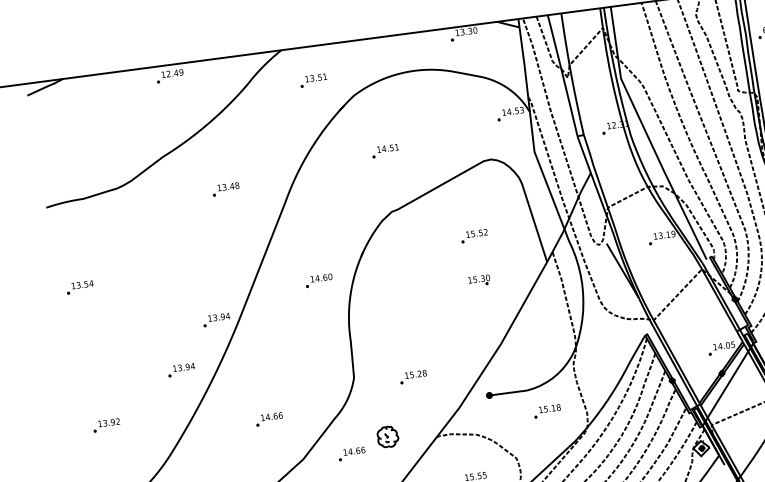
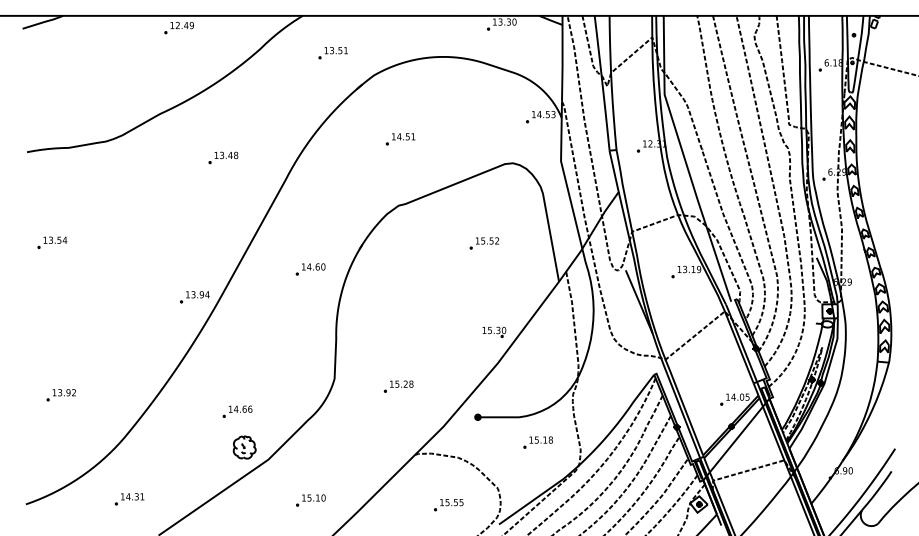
part: (479, 280) -> (494, 331), moved
part: (181, 370) -> (149, 346), removed
part: (387, 436) -> (244, 447), moved
part: (351, 453) -> (321, 460), removed

